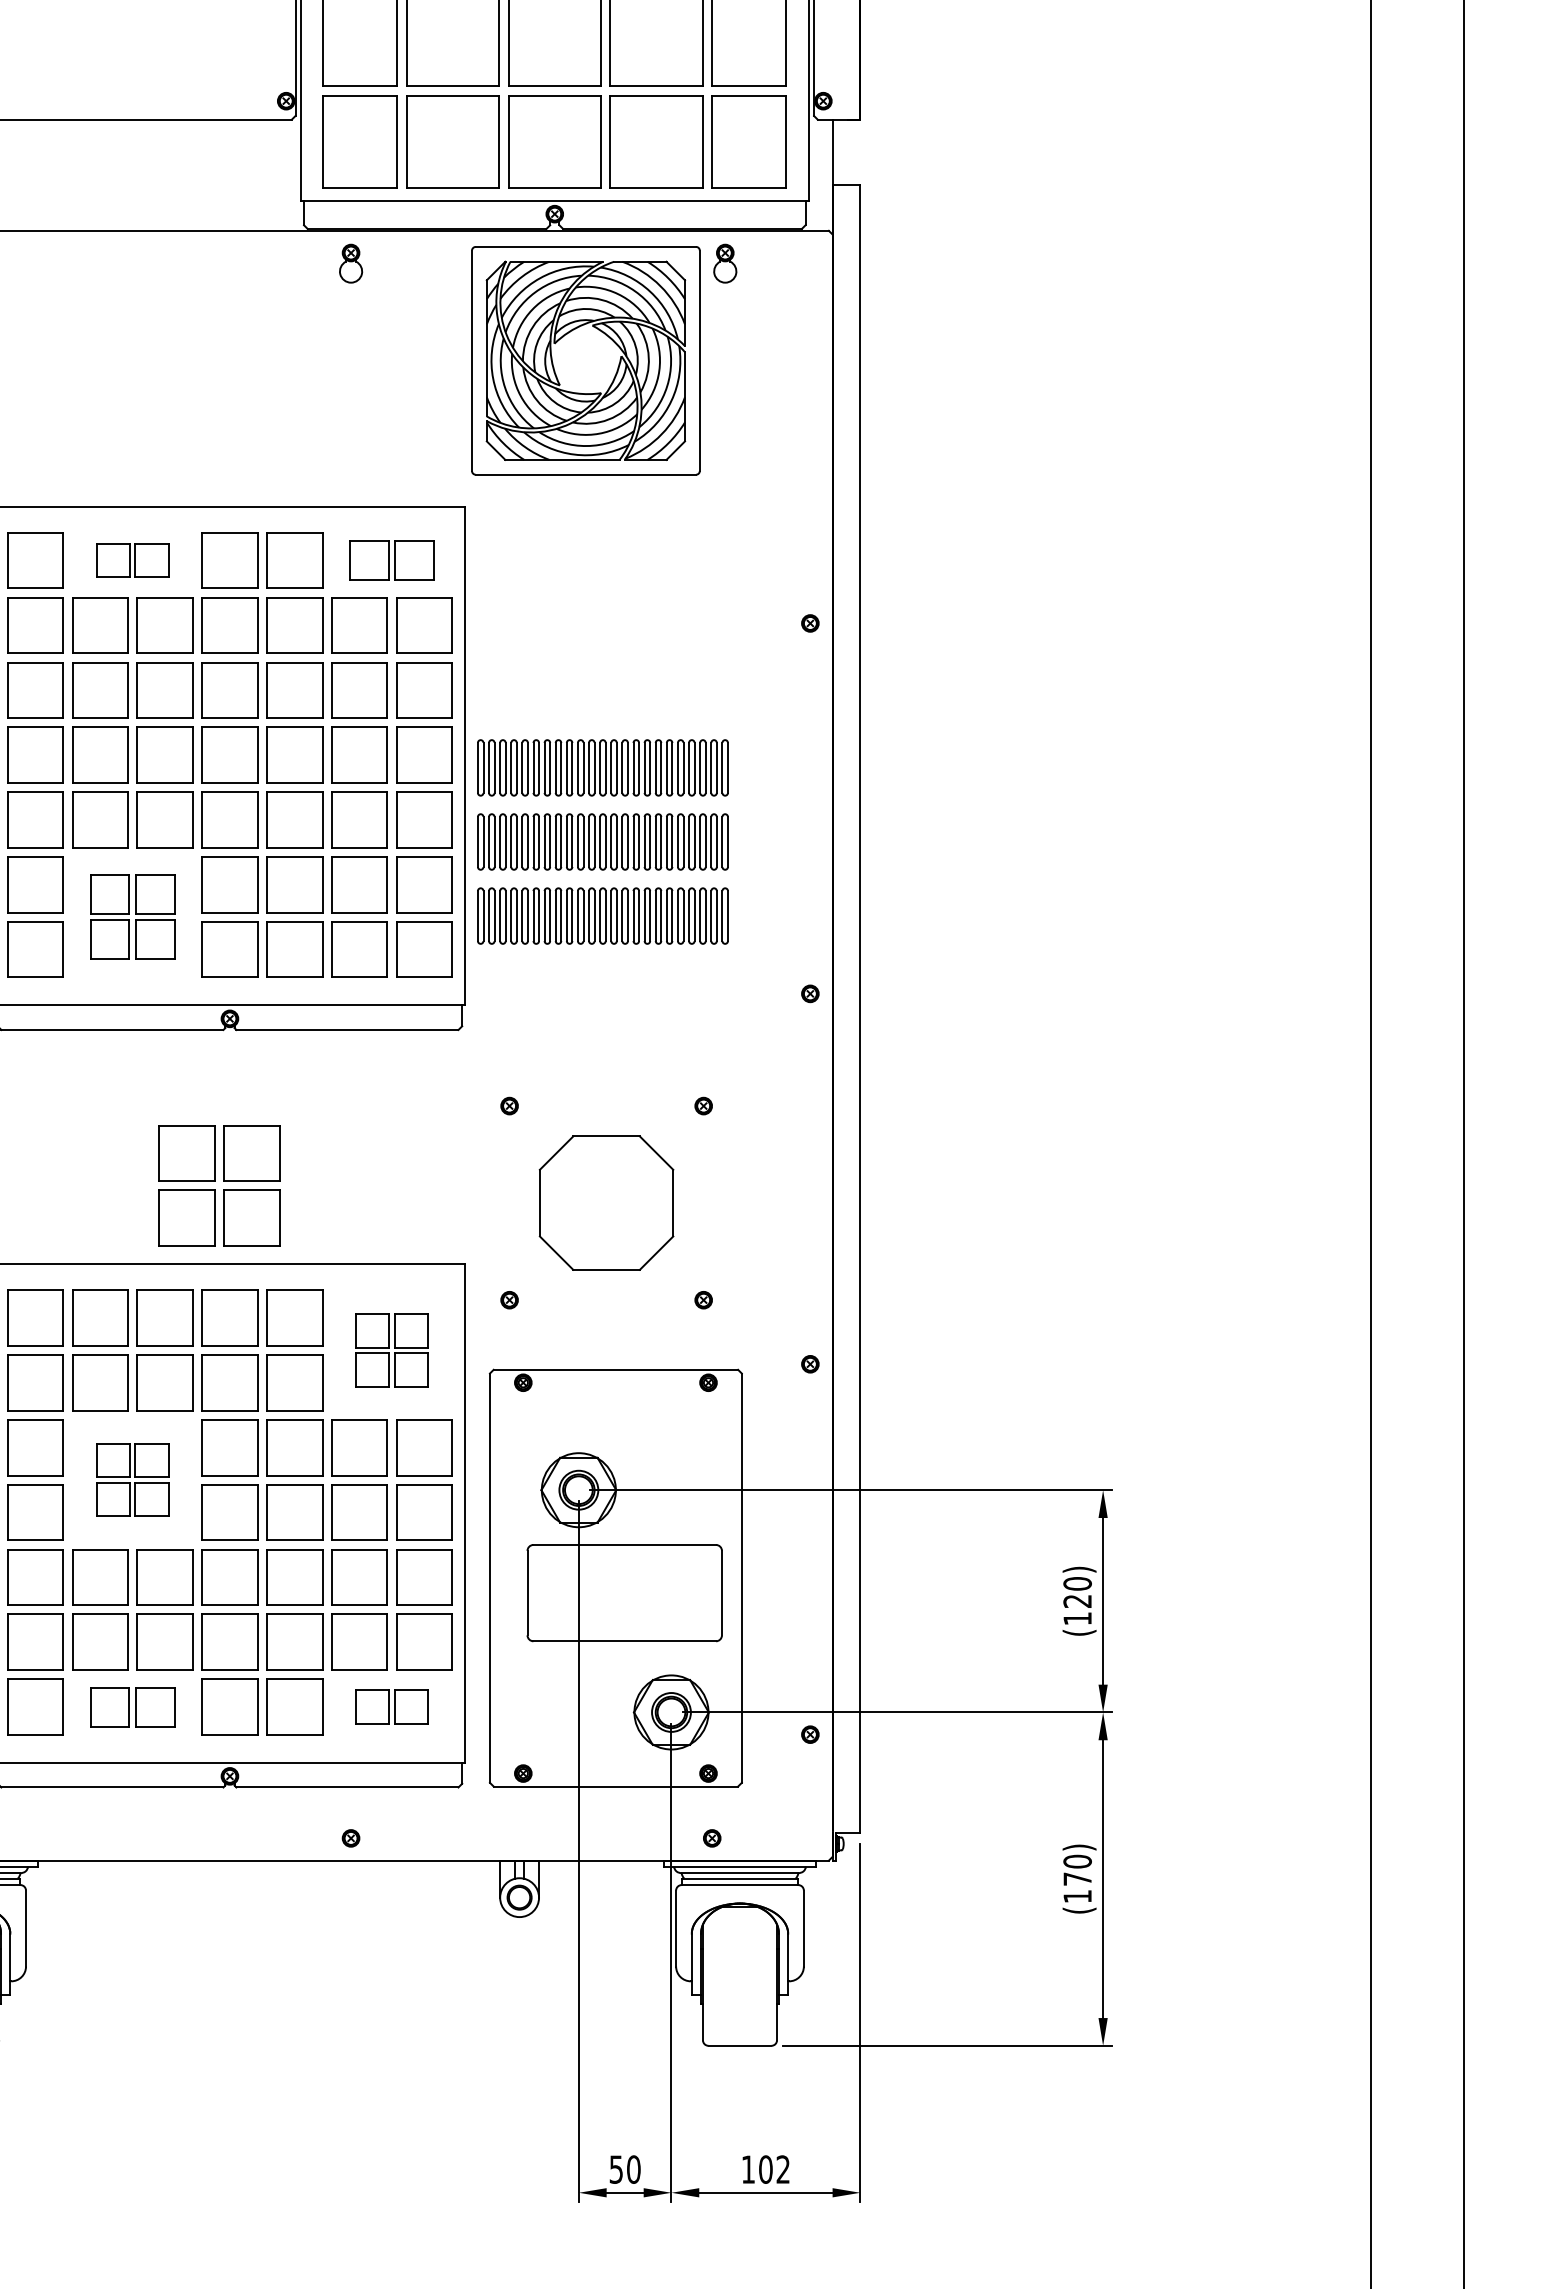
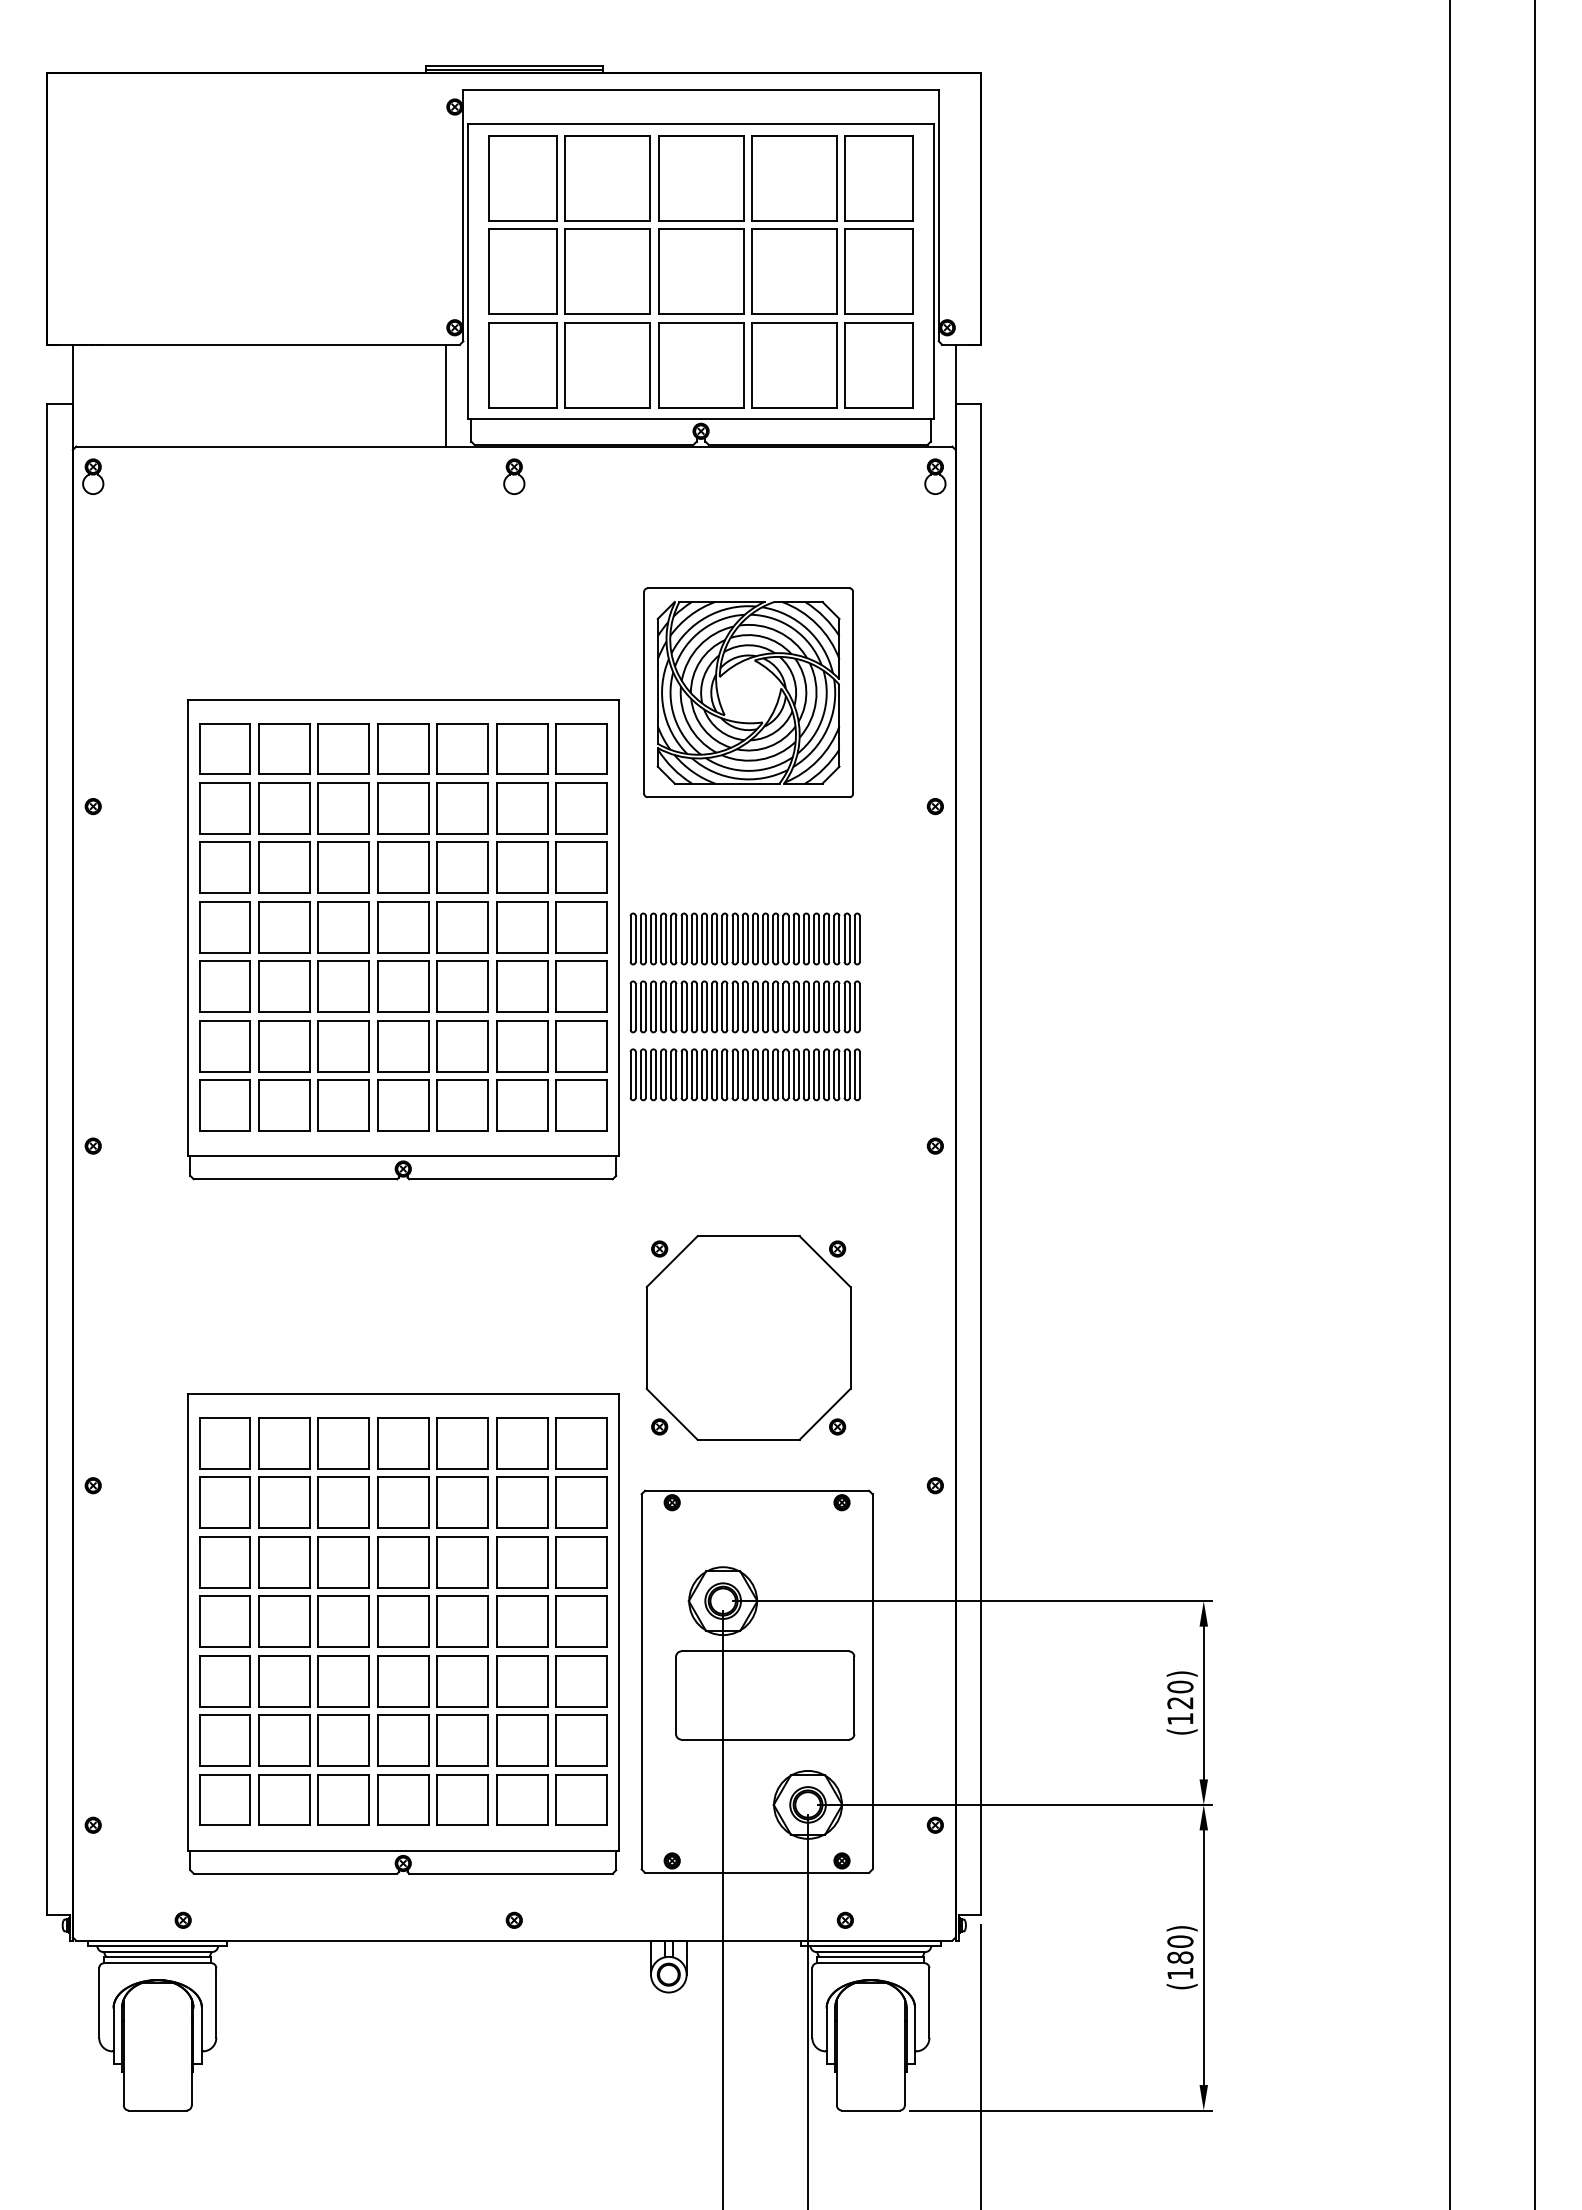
line: (275, 175) -> (445, 395), added
part: (725, 263) -> (935, 476), moved
part: (585, 360) -> (748, 692), moved
part: (132, 560) -> (313, 748), size x1.67
part: (391, 560) -> (551, 748), size x1.43
part: (132, 916) -> (313, 1075), size x1.43
part: (219, 1185) -> (393, 1321), removed
part: (606, 1202) -> (748, 1337), size x1.67
part: (391, 1349) -> (551, 1472), size x1.67
part: (132, 1479) -> (313, 1591), size x1.67
part: (132, 1706) -> (313, 1799), size x1.43
part: (391, 1706) -> (551, 1799), size x1.67
text: (1077, 1878) -> (1180, 1957), (170) -> (180)

